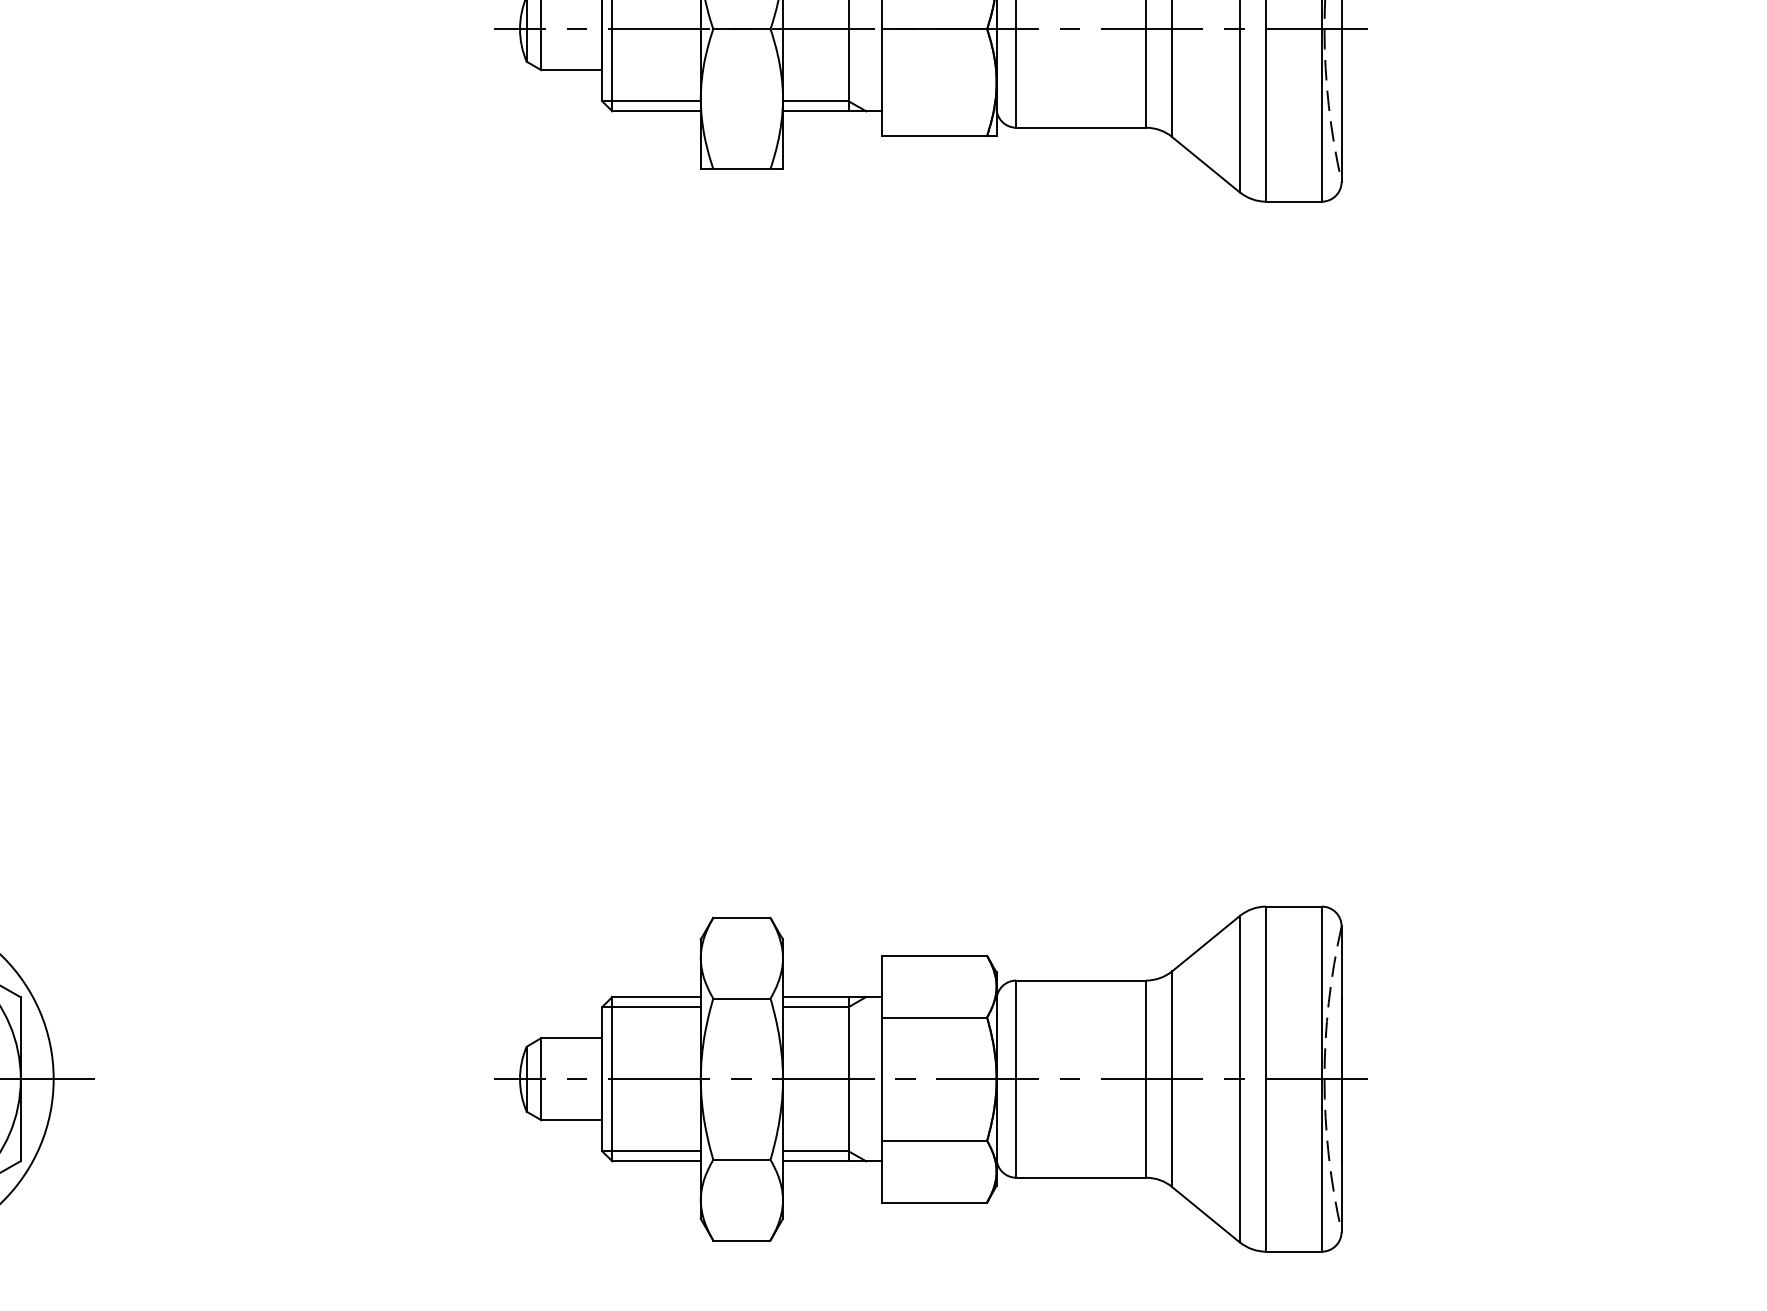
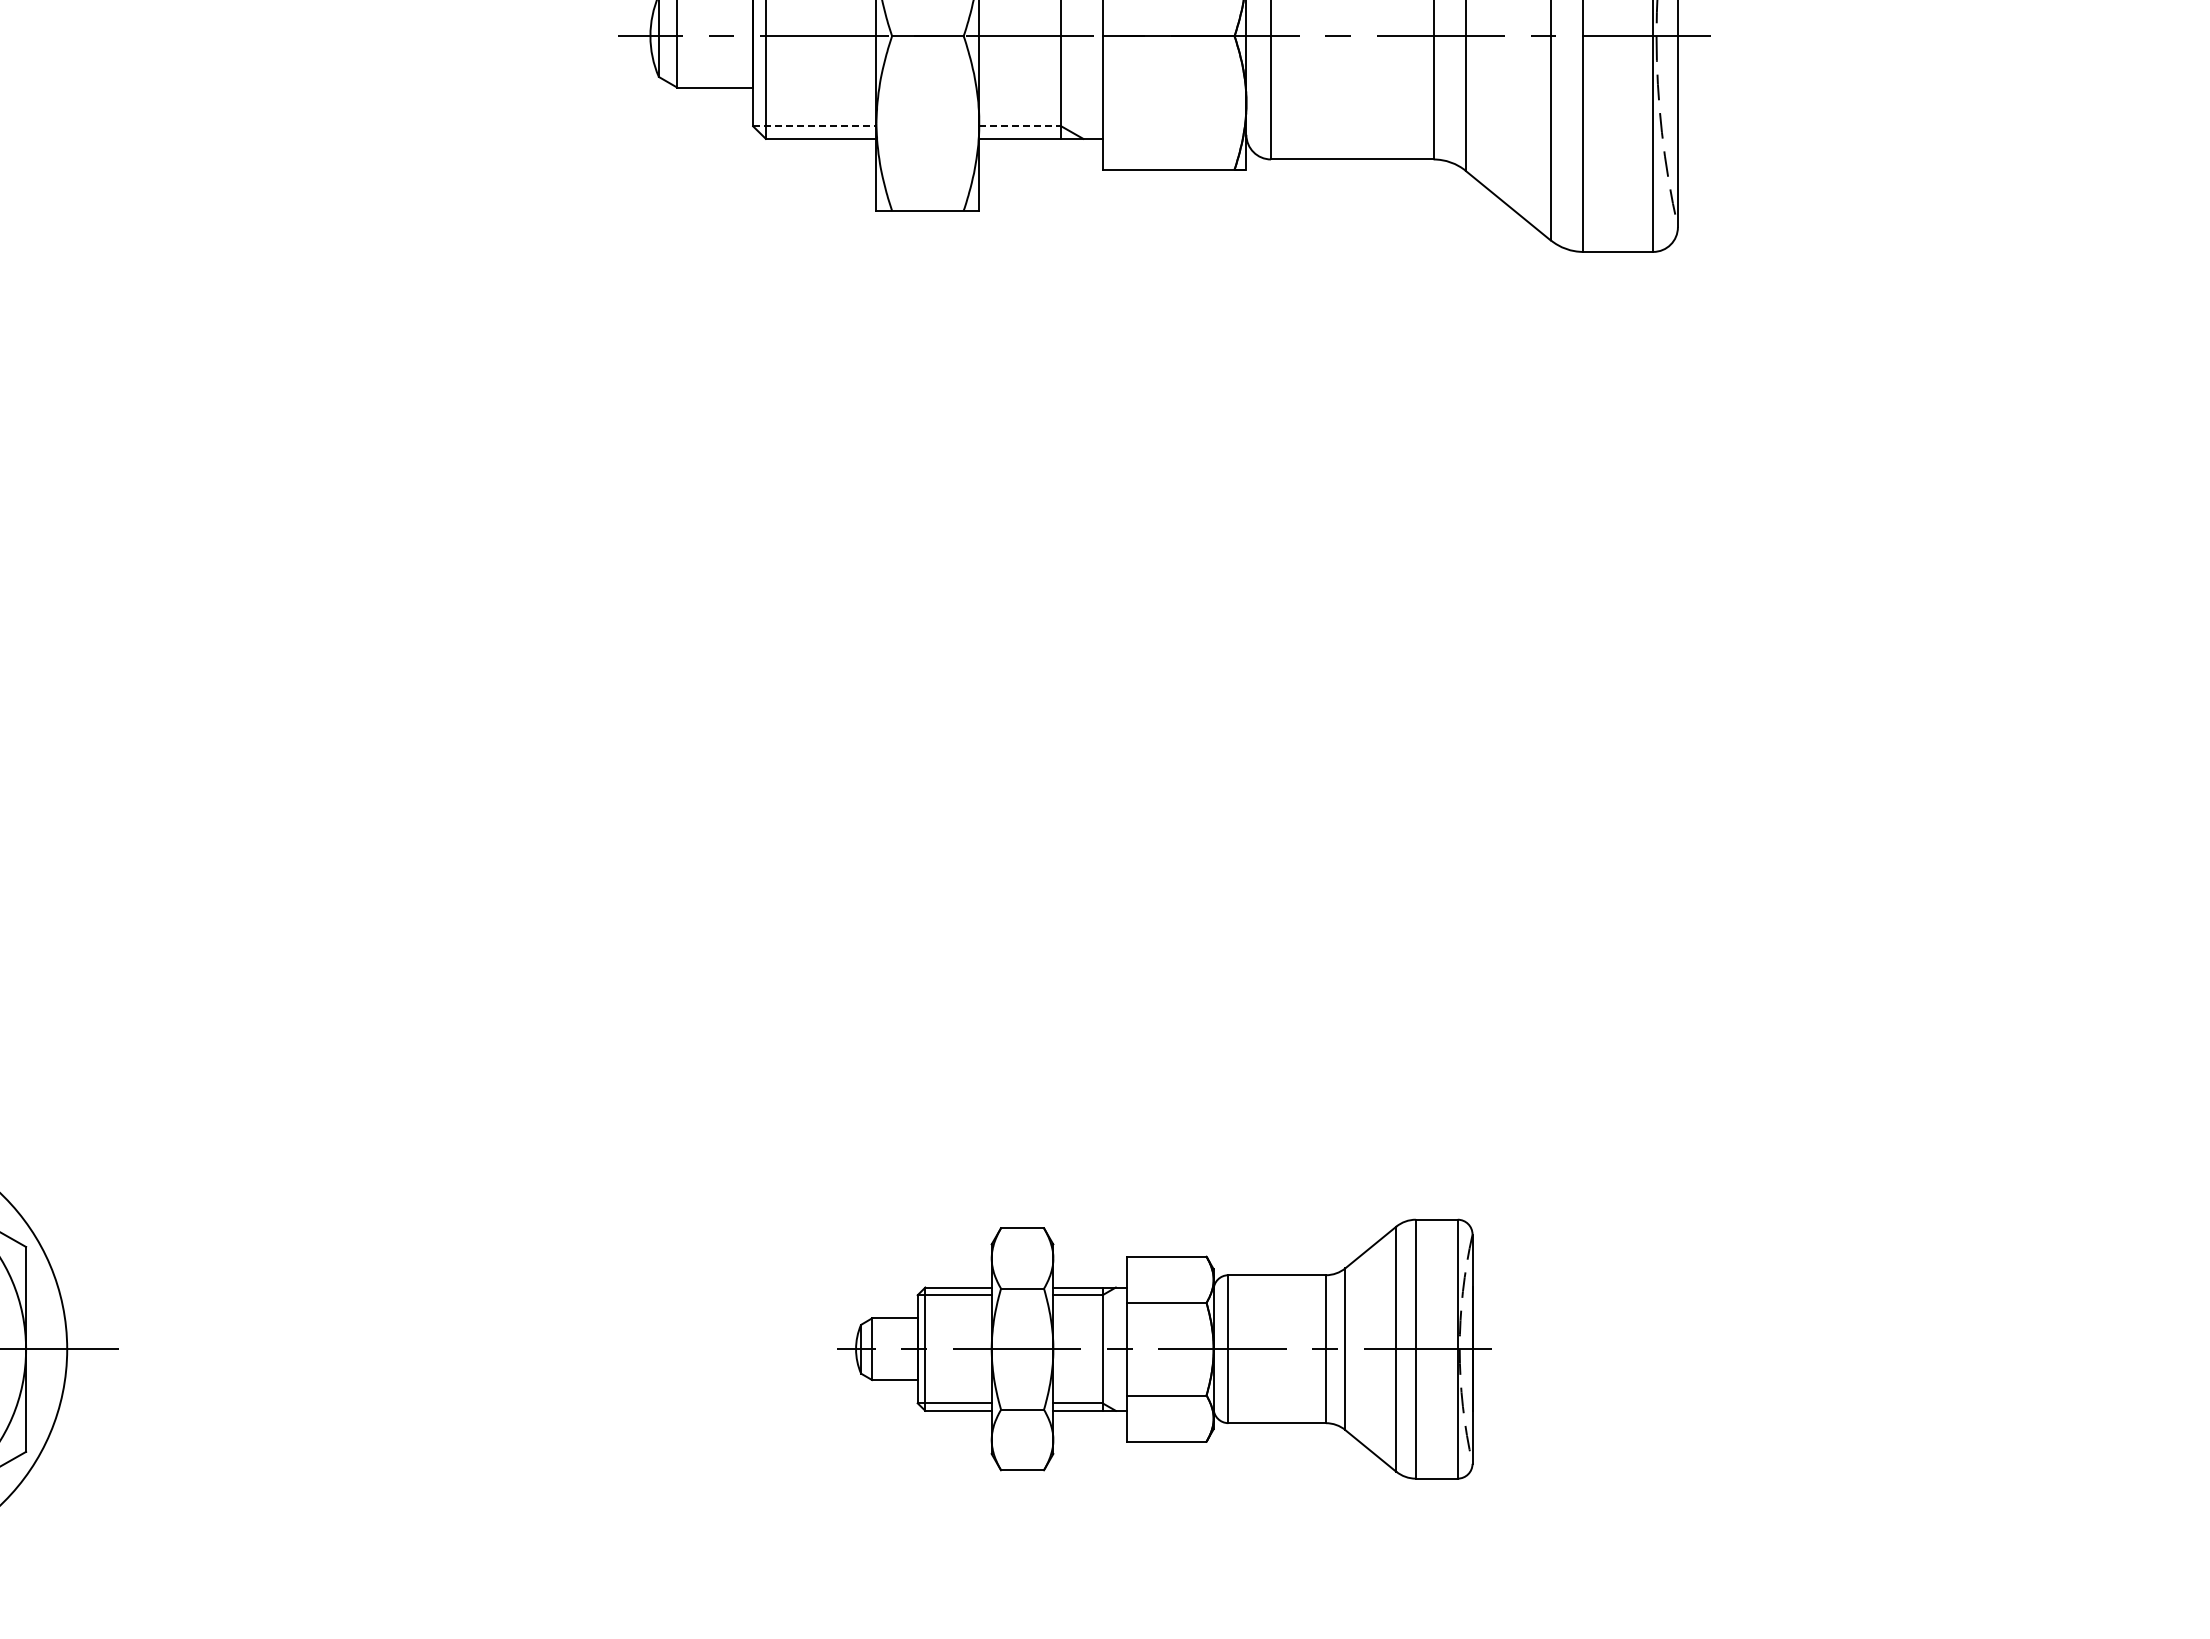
line: (651, 101) -> (814, 126), solid -> dashed
line: (815, 101) -> (1020, 126), solid -> dashed
part: (931, 1078) -> (1164, 1348), size x0.6

